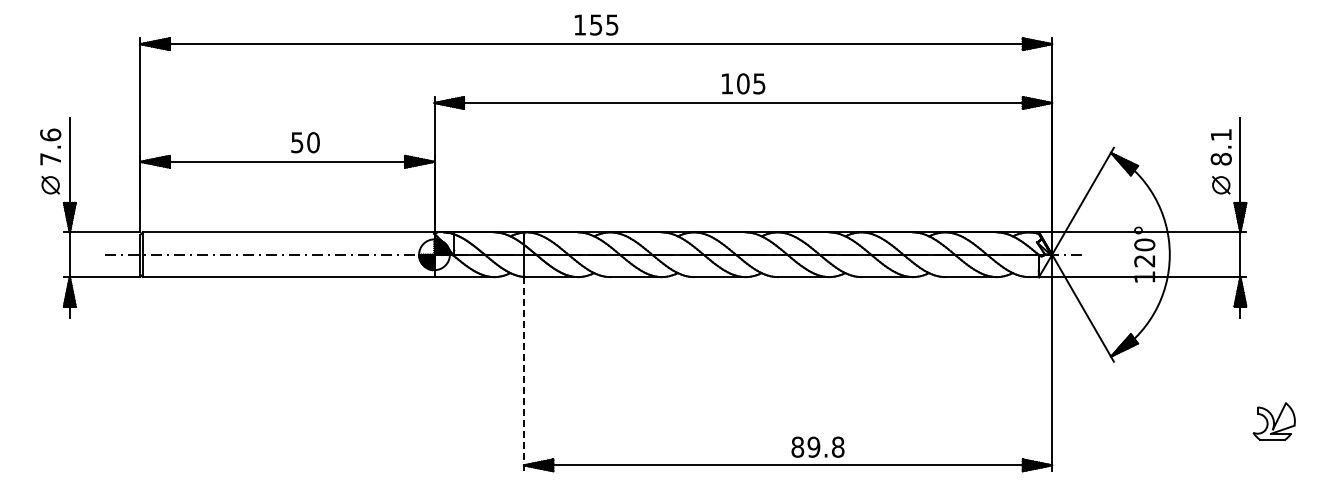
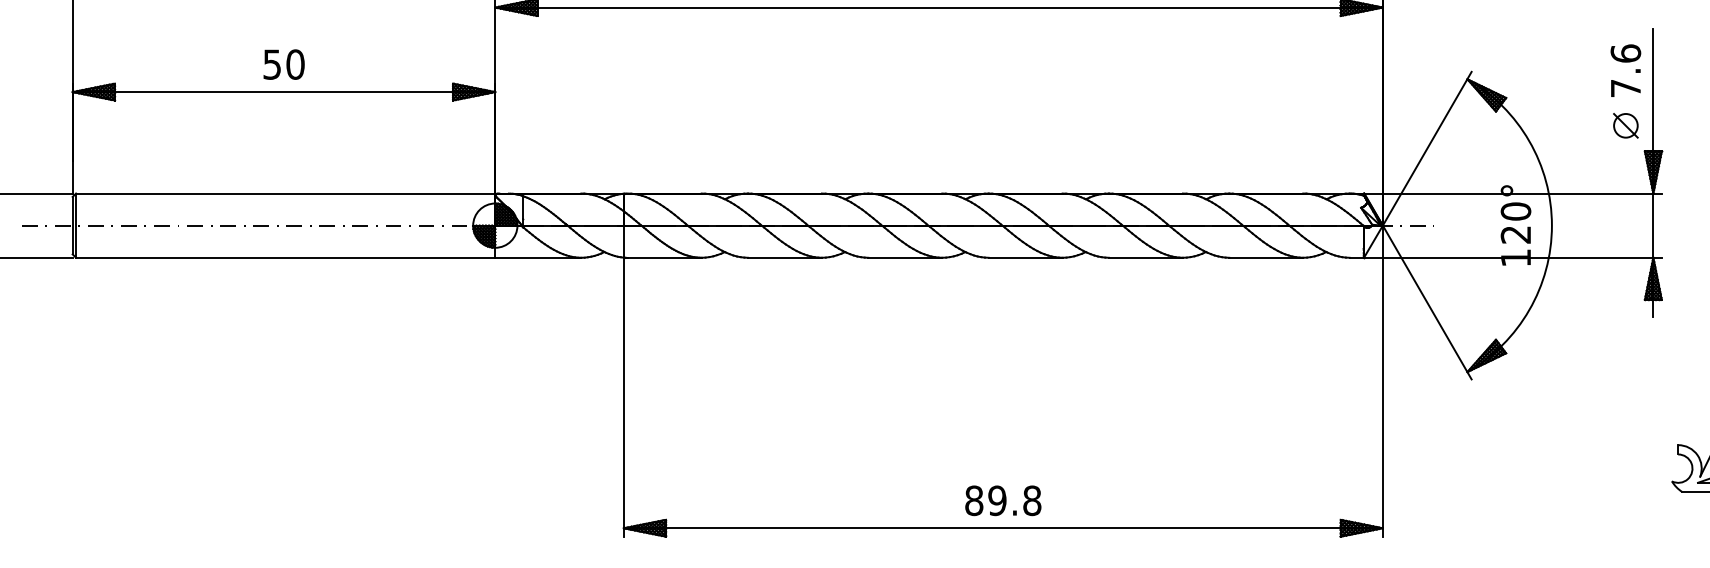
text: (305, 142) -> (284, 64), moved
text: (1220, 146) -> (1624, 70), 8.1 -> 7.6
line: (523, 374) -> (623, 397), dashed -> solid
text: (817, 446) -> (1002, 499), moved

